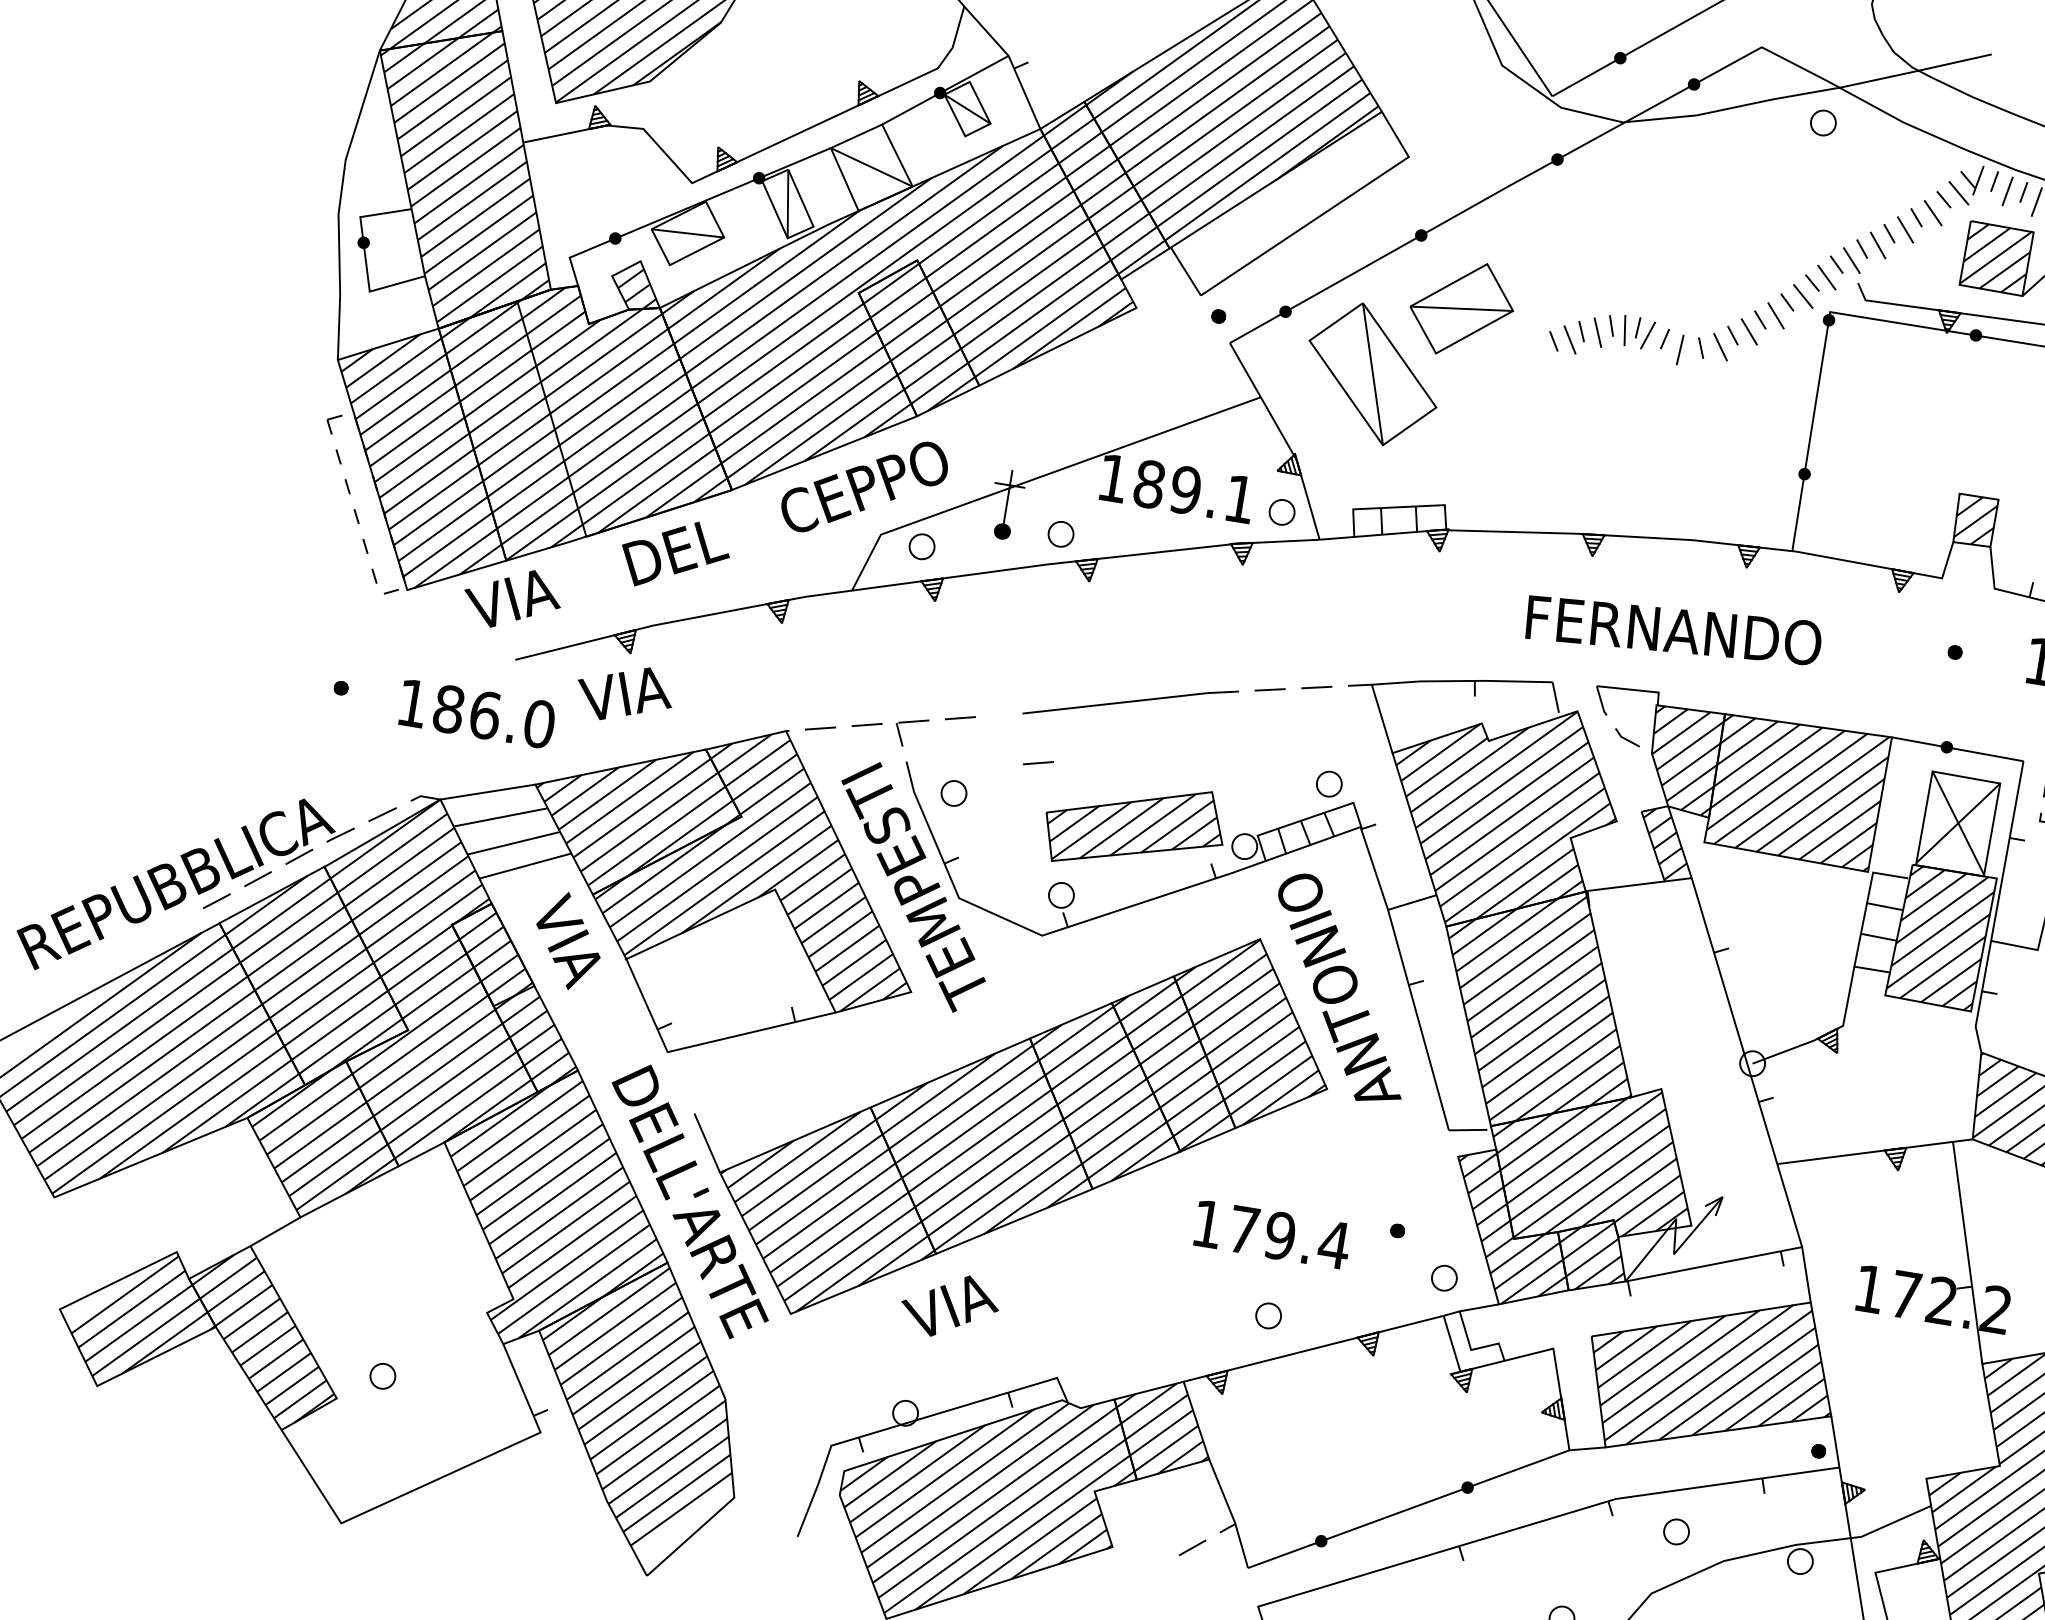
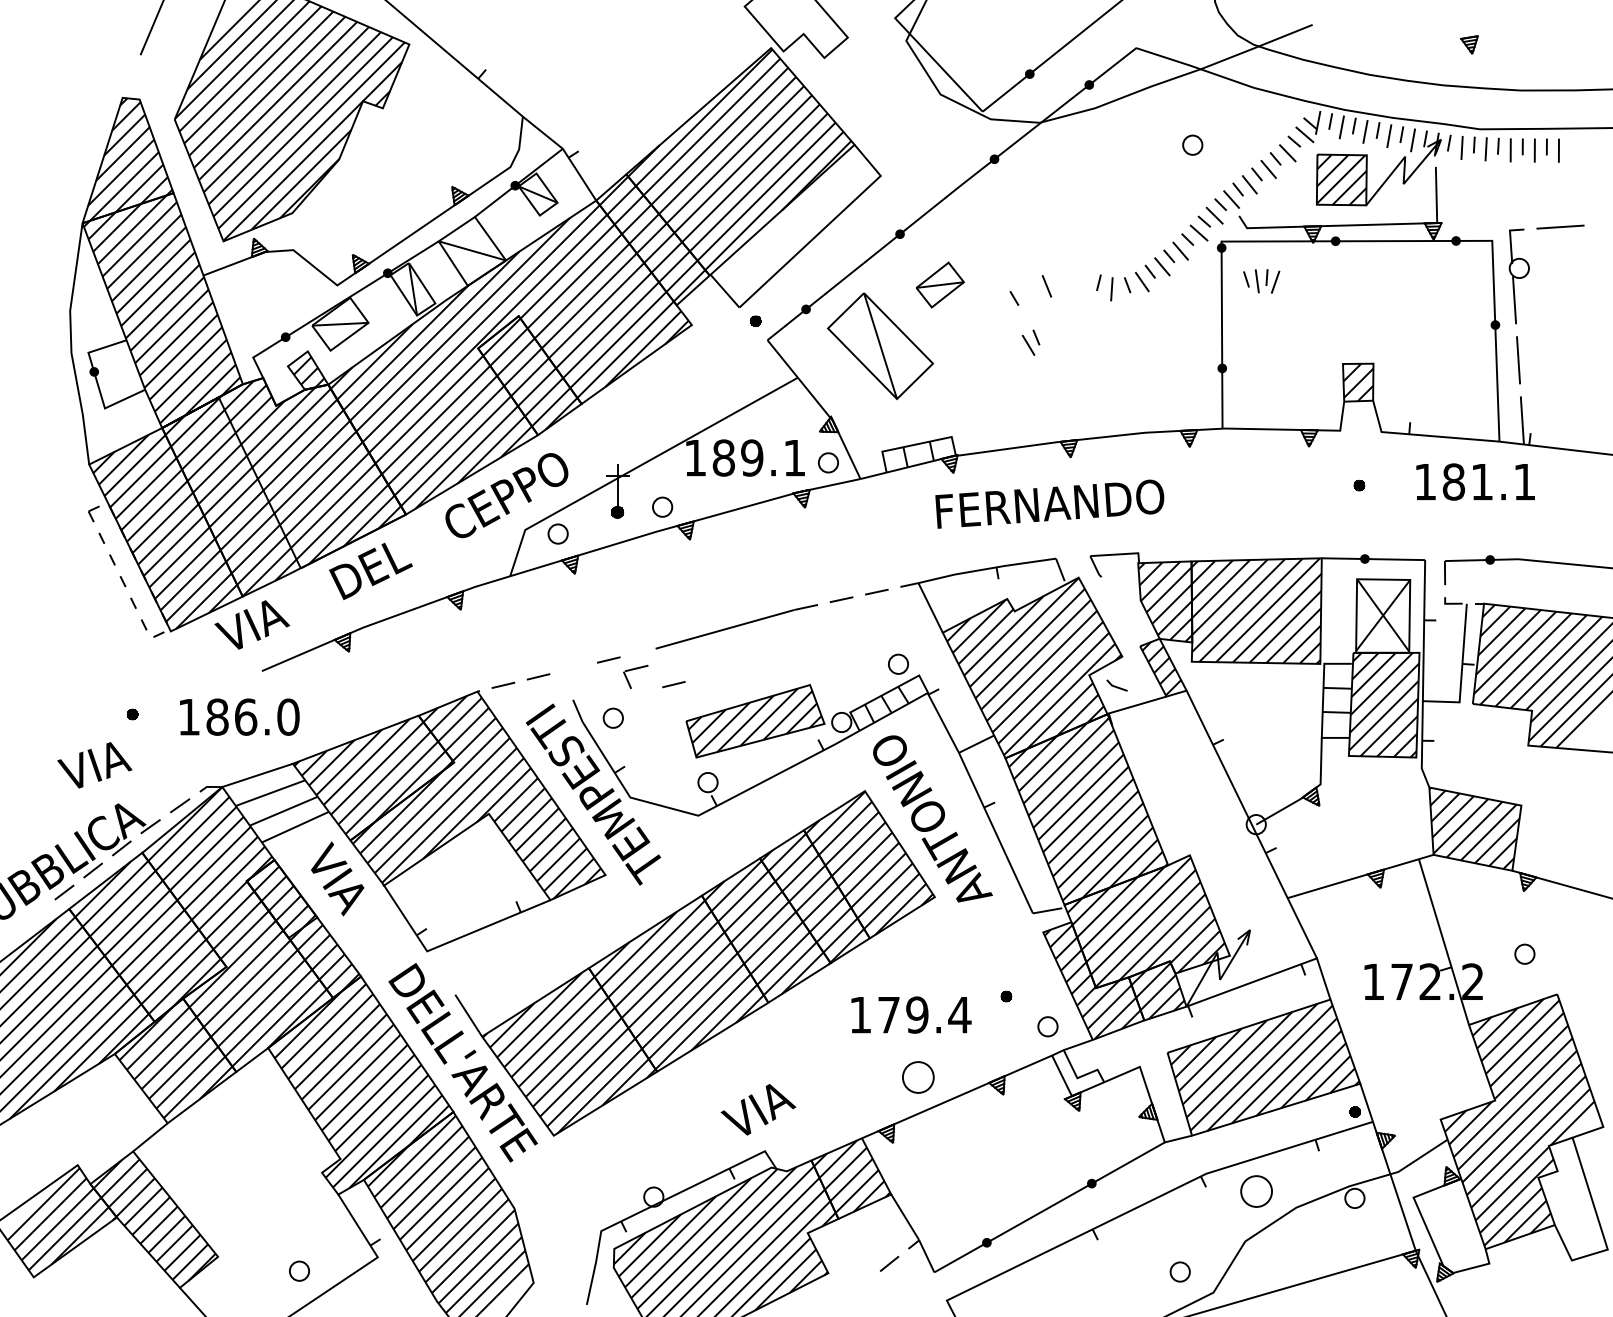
part: (1823, 122) -> (1192, 144), moved
part: (1462, 308) -> (940, 284), size x0.6
part: (1630, 331) -> (1261, 281), moved
part: (1573, 336) -> (1030, 342), moved
text: (1673, 629) -> (1049, 503), moved
text: (624, 693) -> (94, 765), moved
part: (909, 723) -> (633, 670), moved
line: (1625, 737) -> (1115, 685), moved
text: (950, 1305) -> (758, 1109), moved
part: (1268, 1315) -> (918, 1077), size x1.6
part: (383, 1375) -> (299, 1270), moved
part: (1676, 1530) -> (1256, 1190), size x1.6

